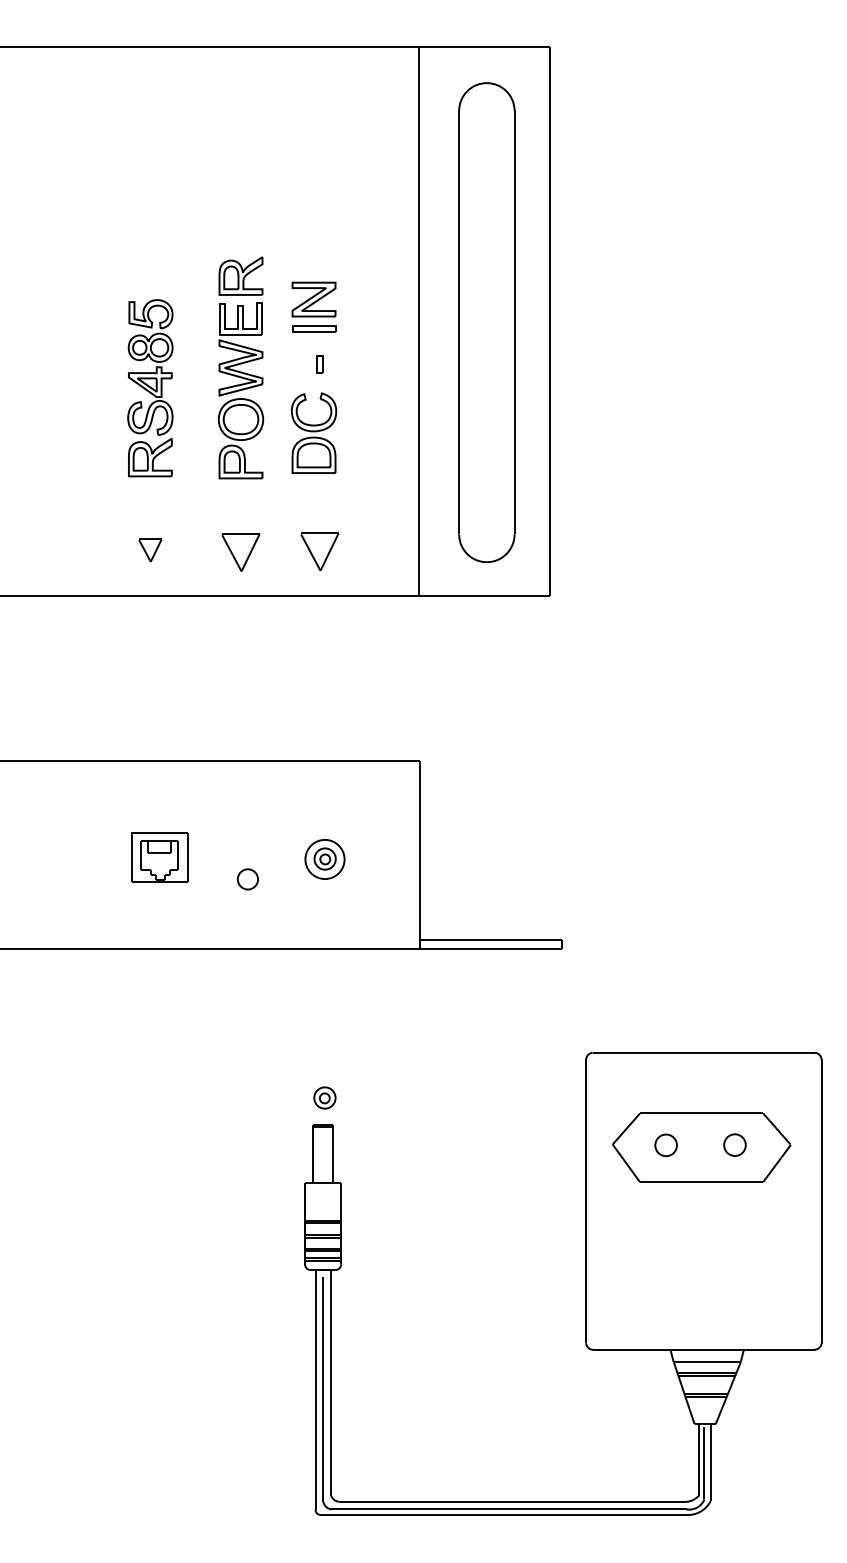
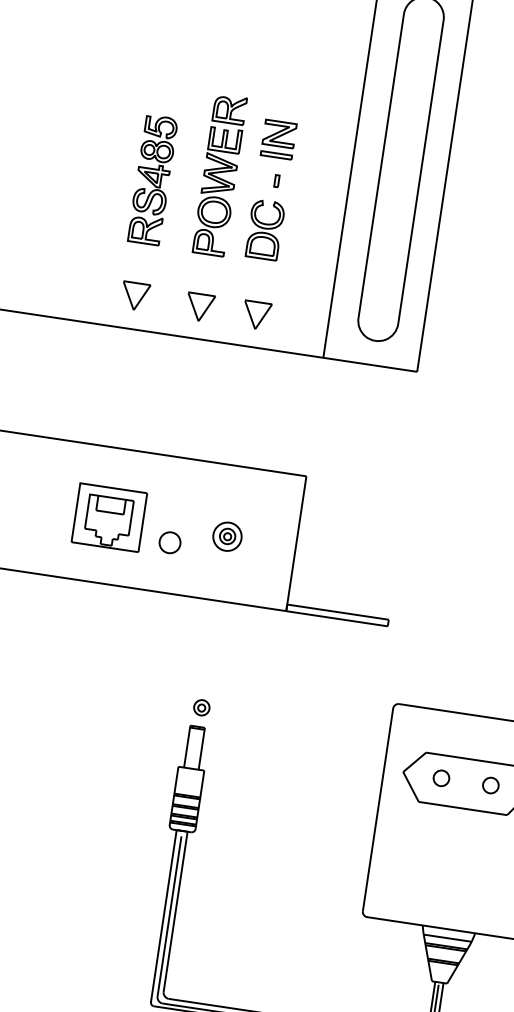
part: (150, 550) -> (135, 296), size x1.67
part: (159, 857) -> (108, 517), size x1.67
part: (247, 879) -> (169, 542), size x1.43

